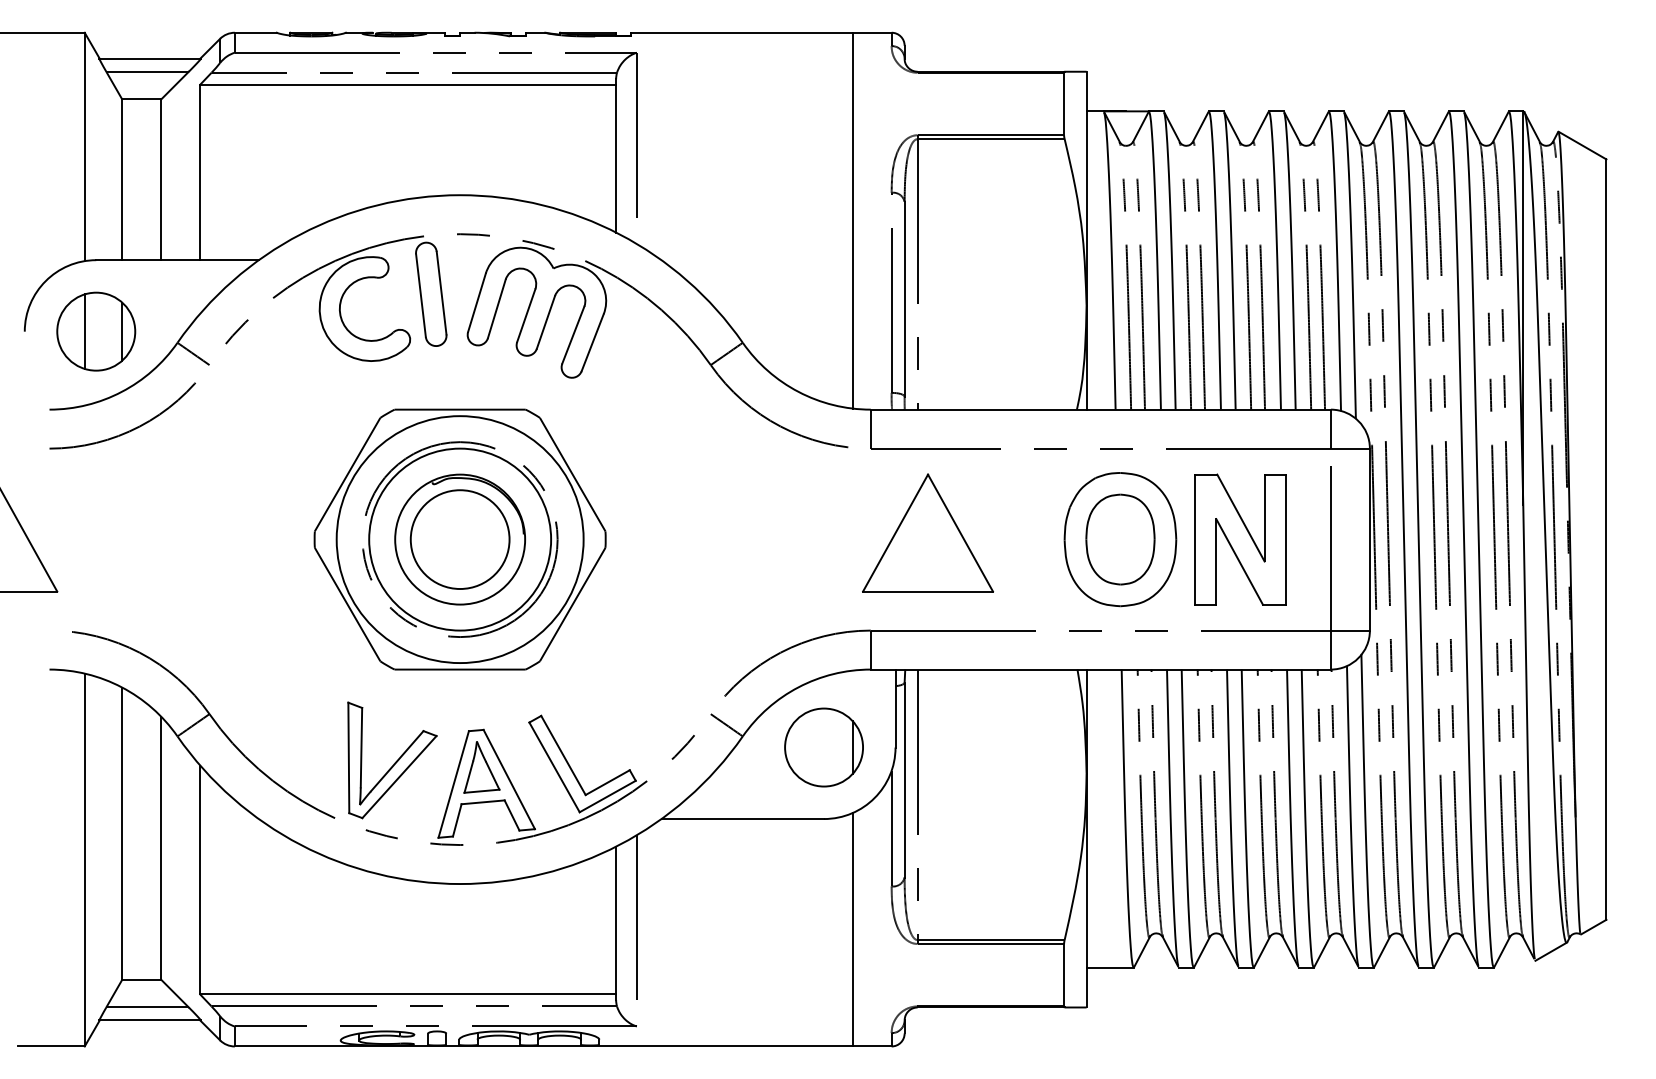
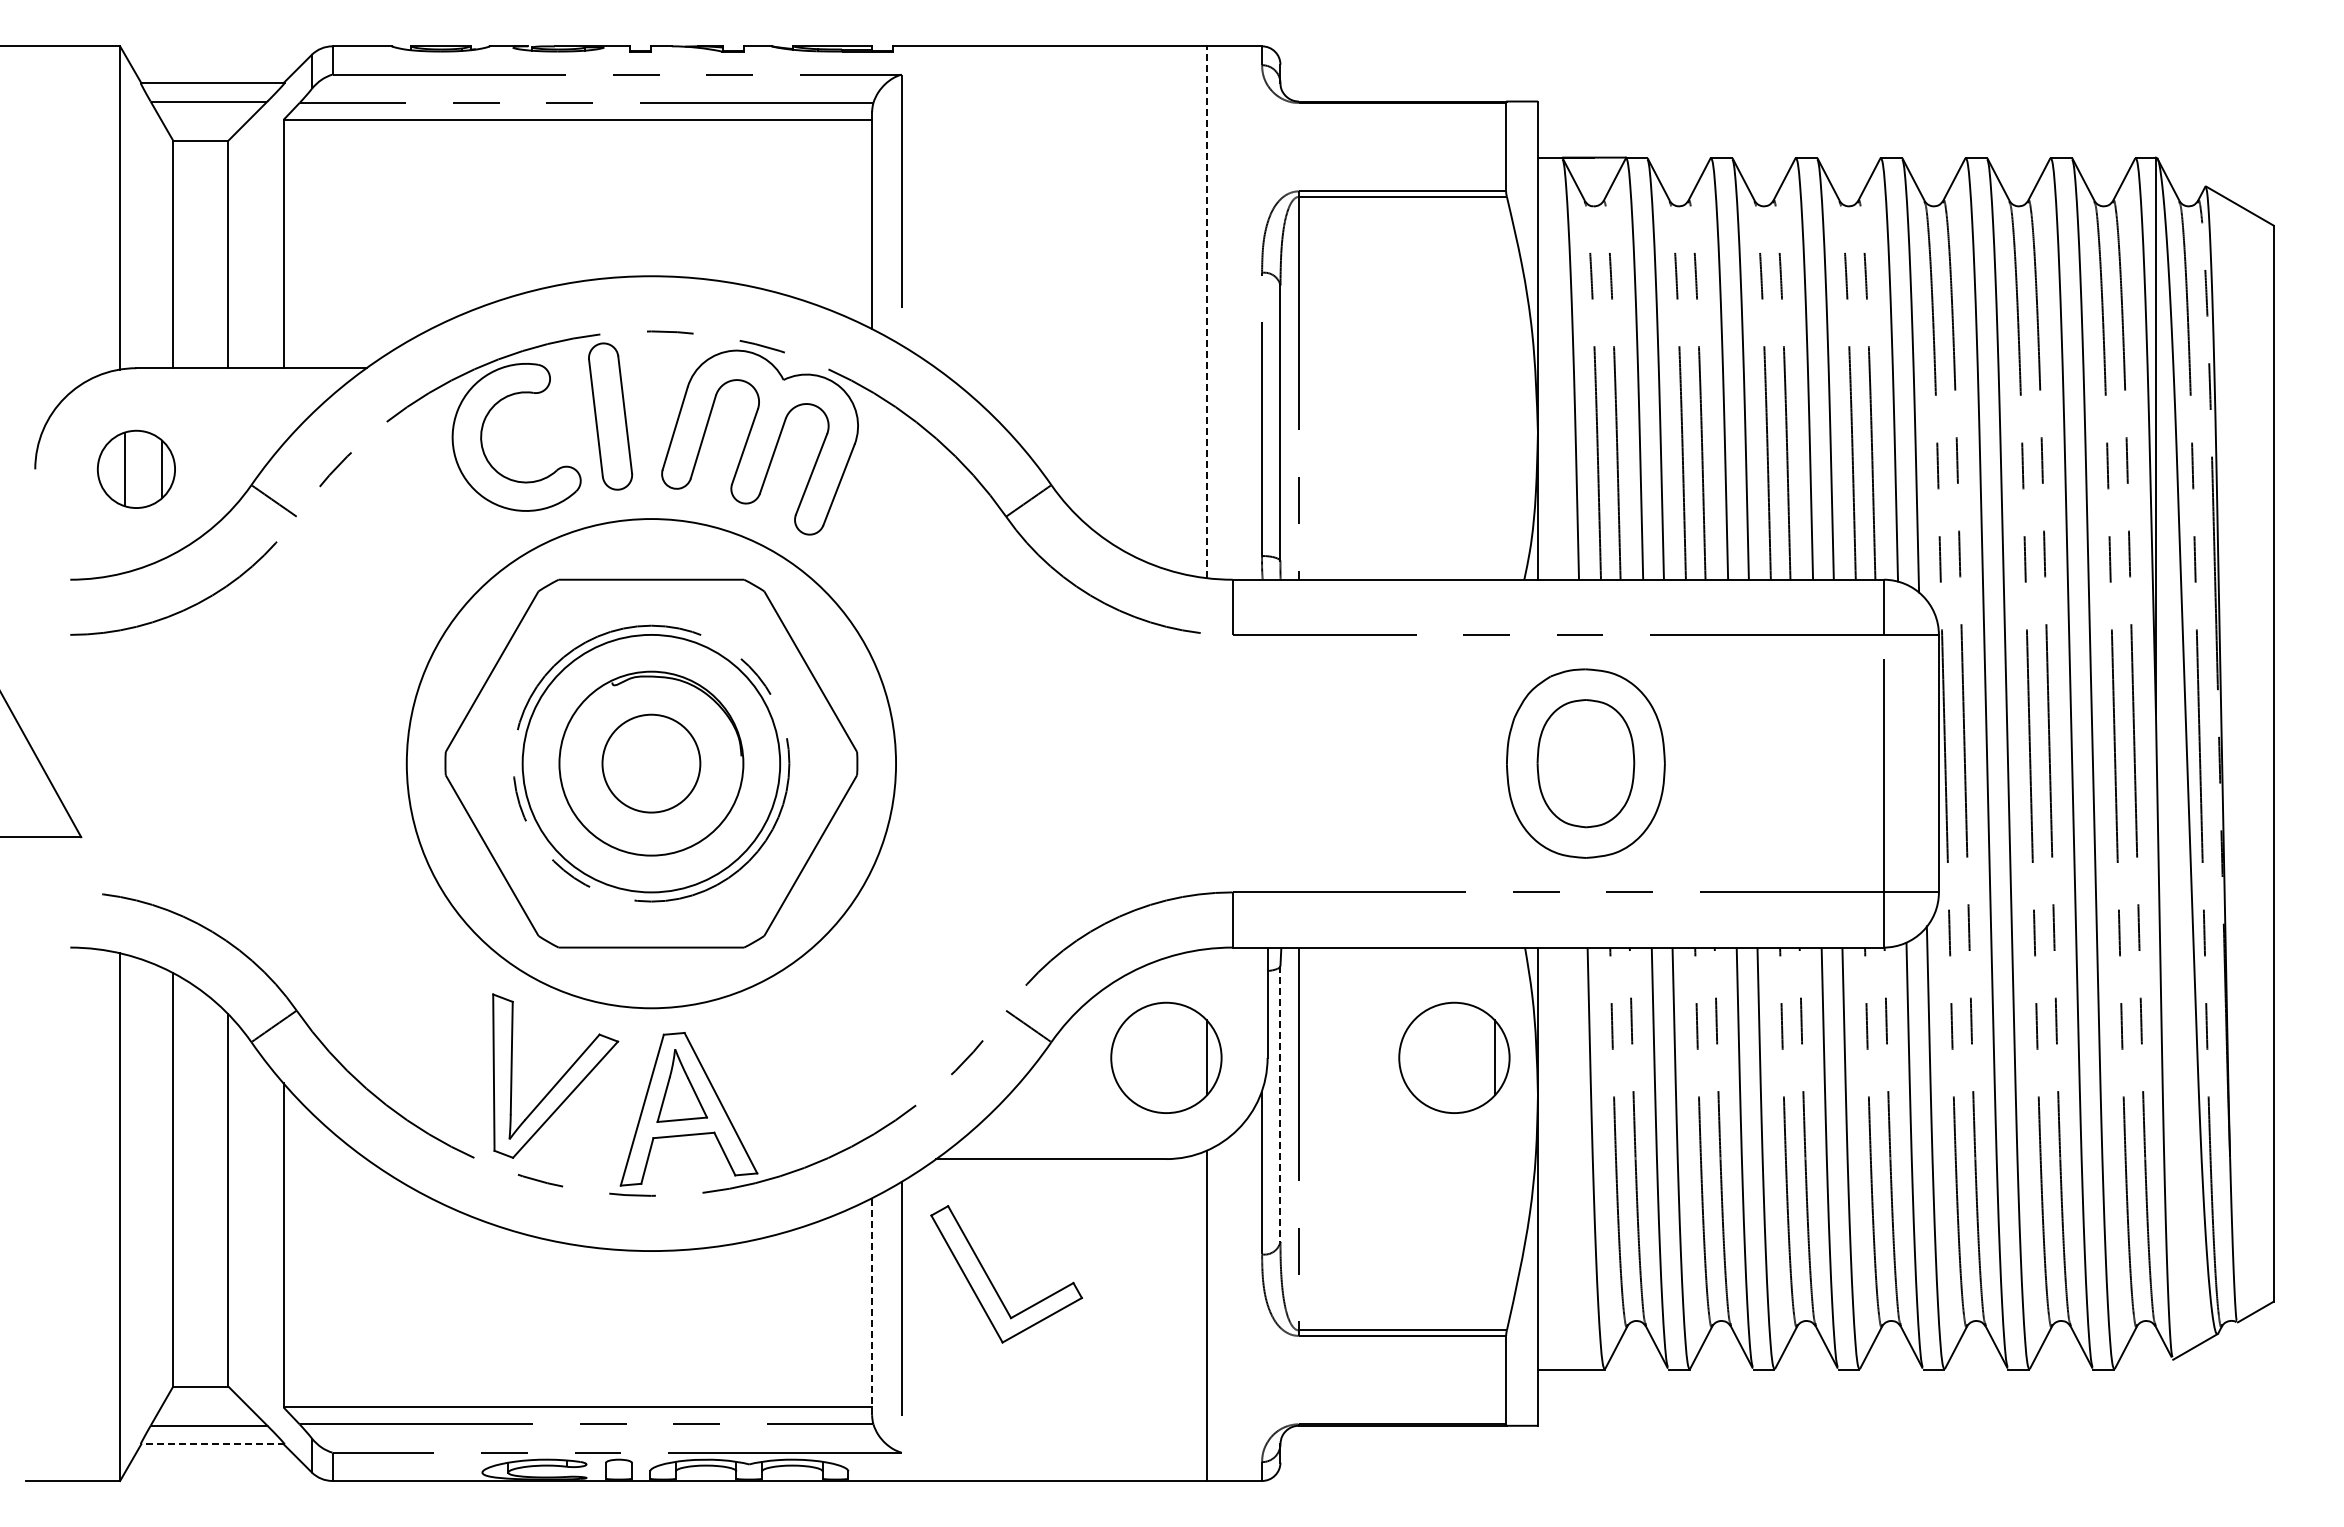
line: (852, 220) -> (1206, 312), solid -> dashed
part: (96, 331) -> (136, 469), size x0.7
part: (927, 533) -> (1313, 754), removed
circle: (460, 539) -> (651, 763), size x0.7
circle: (460, 539) -> (651, 763), size x1.4
part: (1240, 539) -> (1755, 763), removed
part: (1027, 747) -> (1454, 1057), added
part: (572, 769) -> (992, 1282), moved
line: (904, 779) -> (1280, 1103), solid -> dashed
line: (616, 923) -> (872, 1306), solid -> dashed
line: (150, 1020) -> (212, 1444), solid -> dashed

